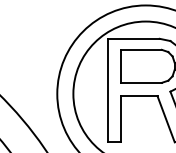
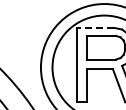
line: (133, 38) -> (95, 27), solid -> dashed

